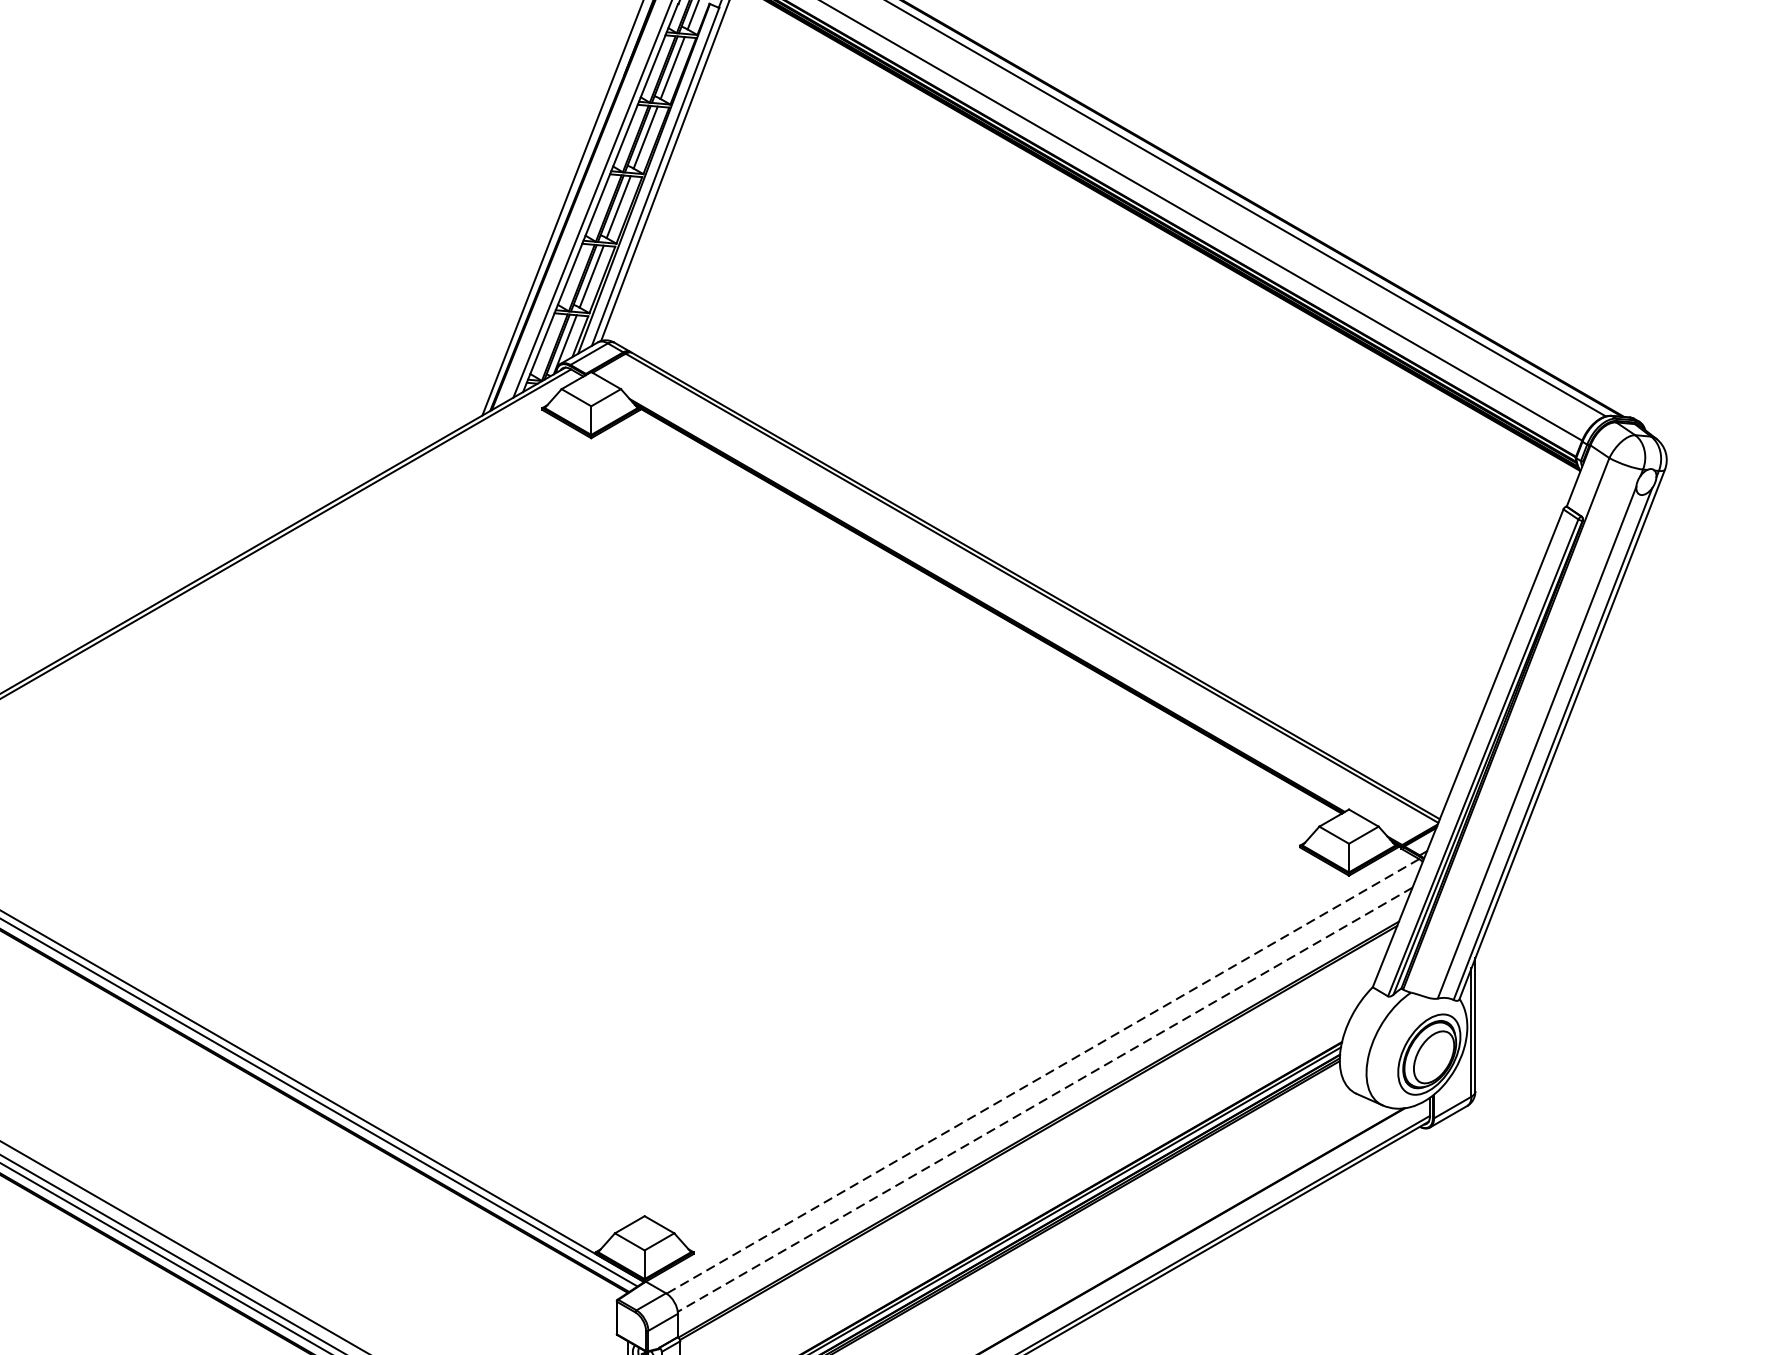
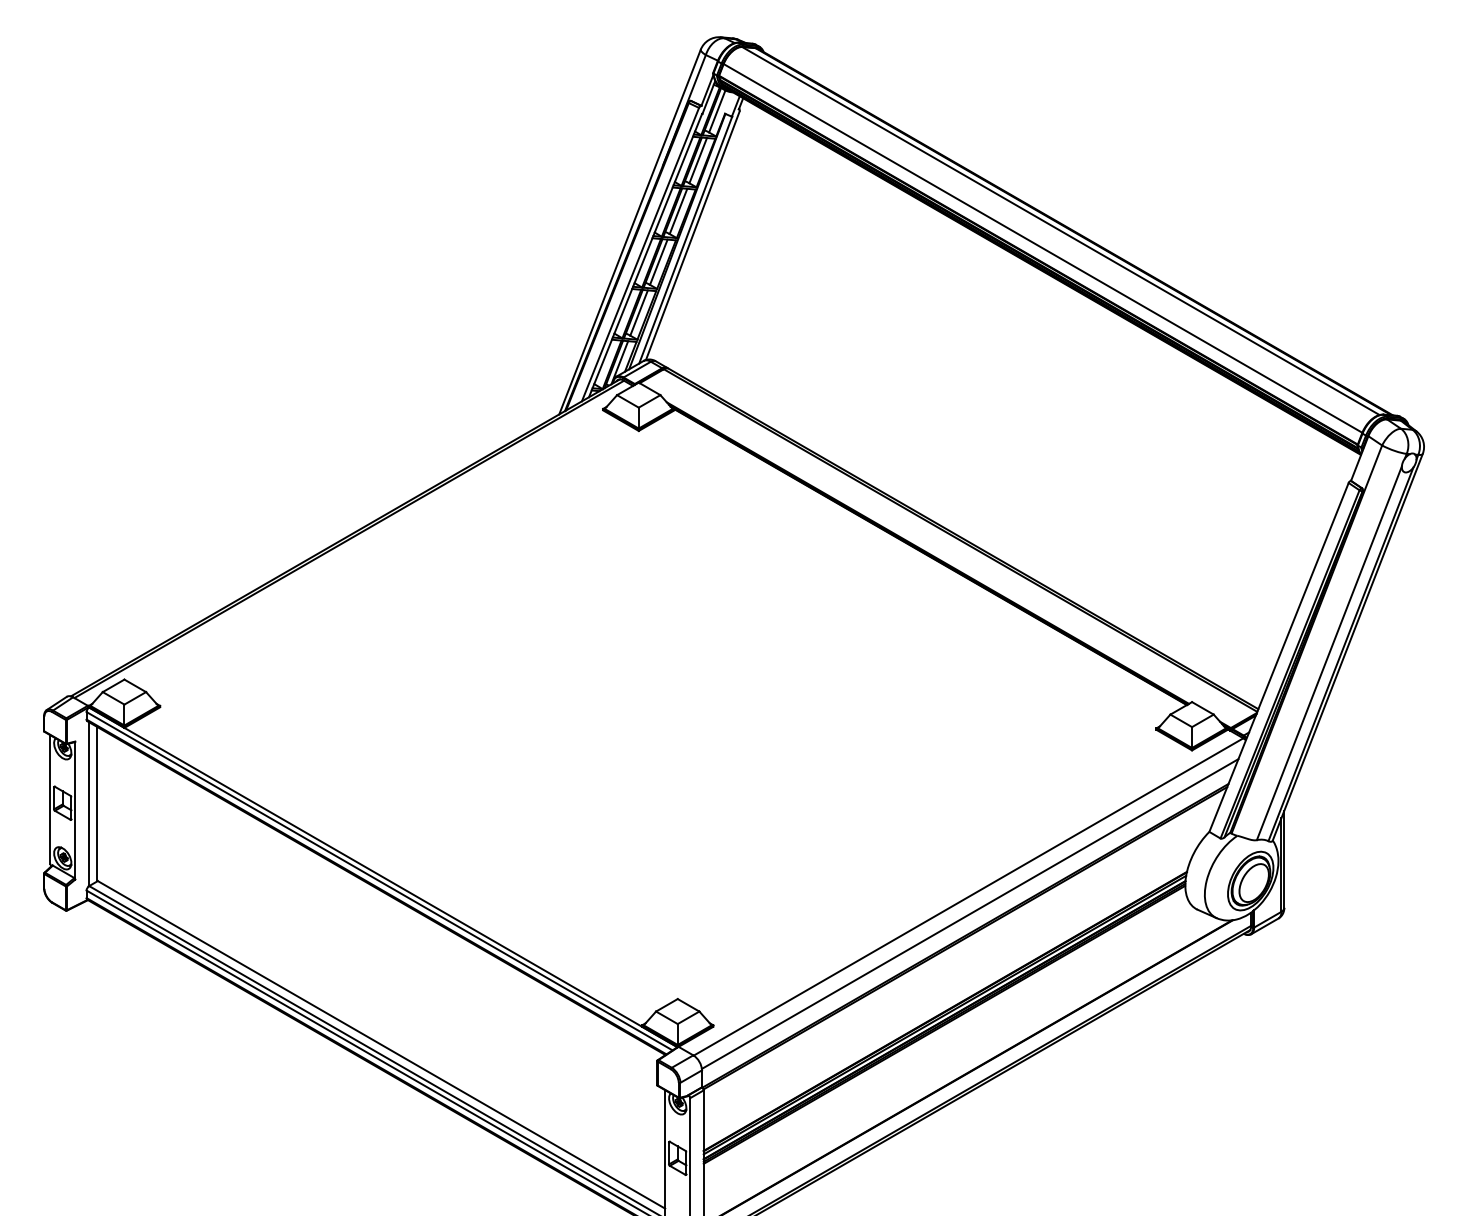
line: (1042, 1077) -> (968, 897), dashed -> solid
line: (1045, 1100) -> (970, 914), dashed -> solid

